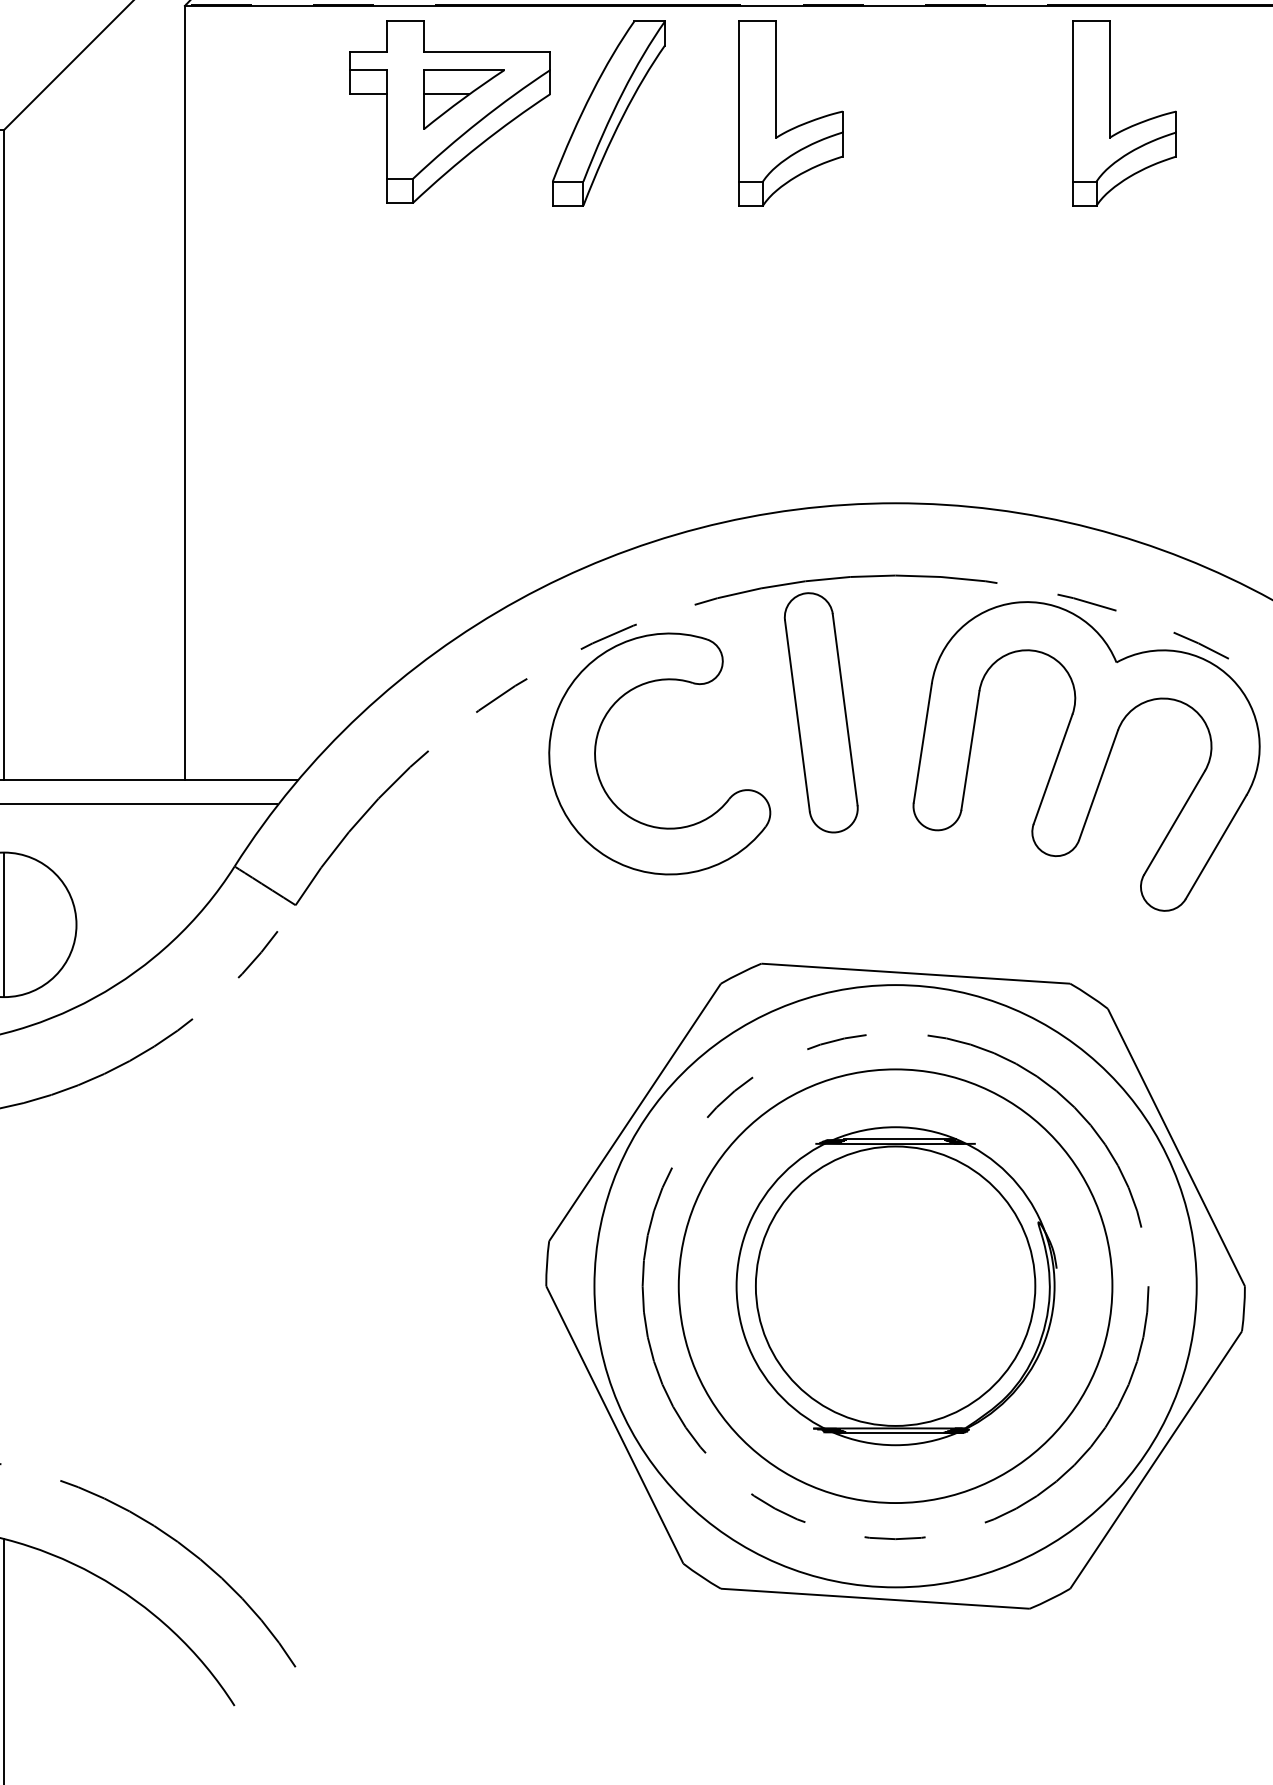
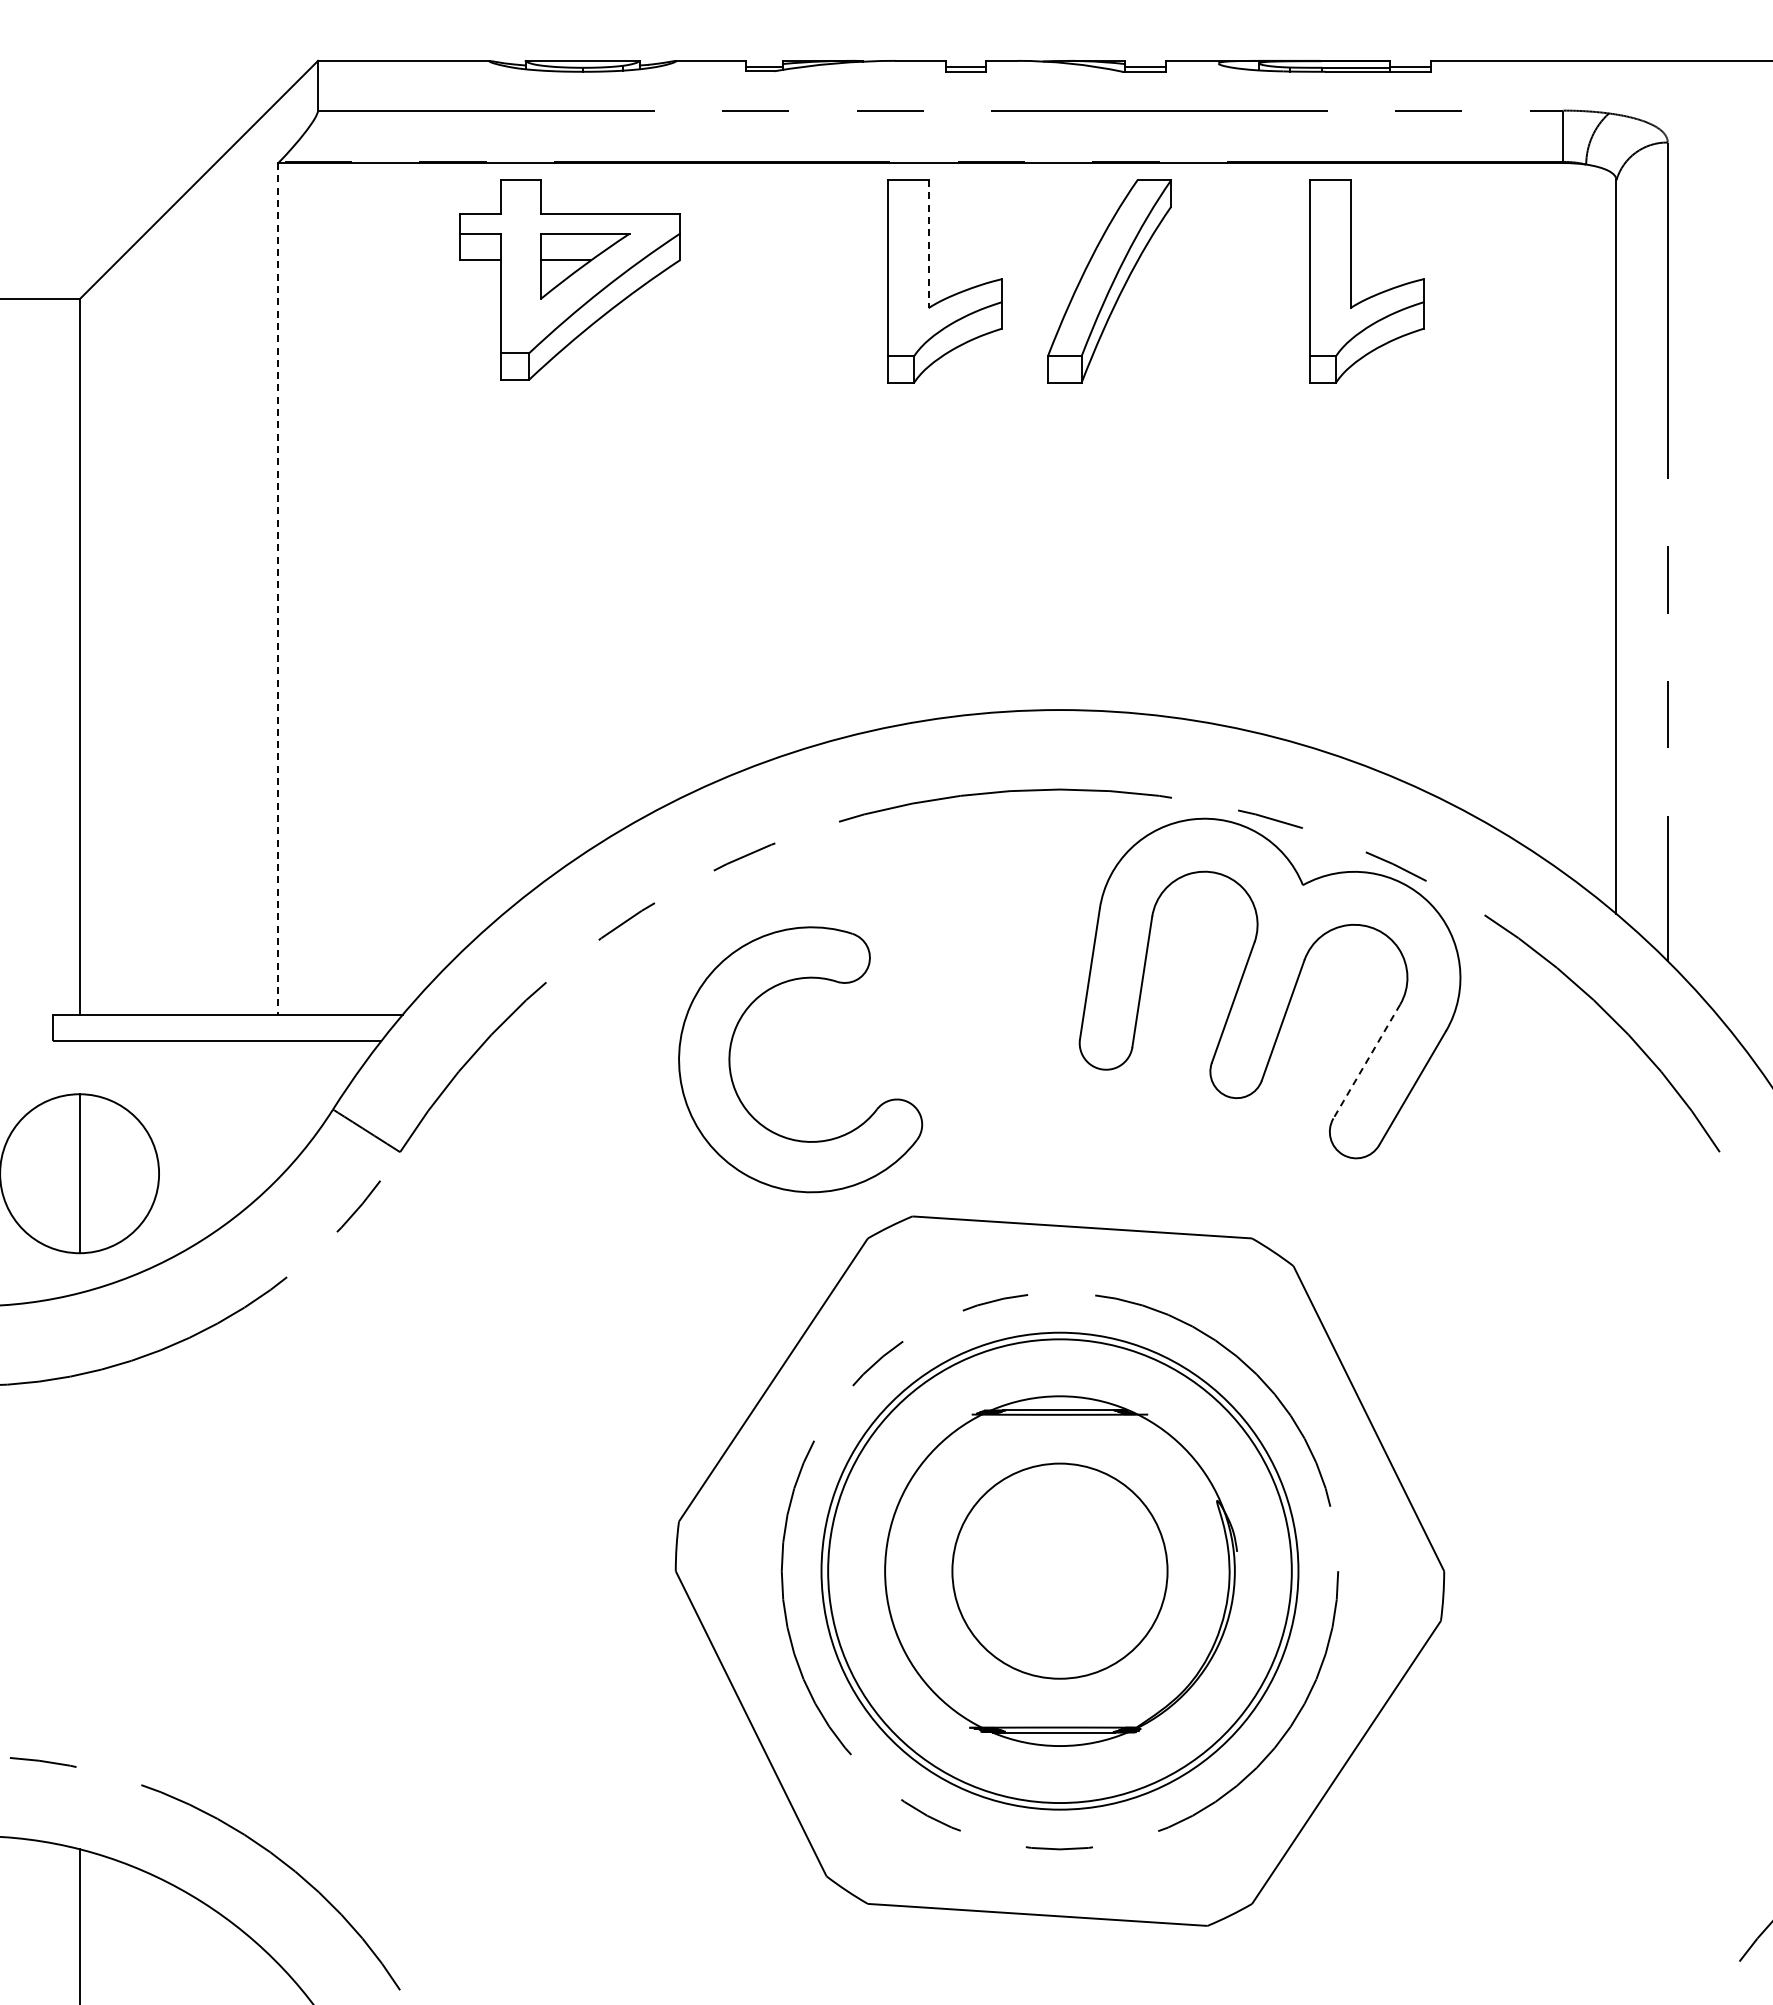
line: (776, 80) -> (928, 244), solid -> dashed
part: (608, 113) -> (1109, 281), moved
part: (1110, 113) -> (1351, 281), moved
line: (185, 392) -> (278, 588), solid -> dashed
part: (821, 712) -> (978, 940), removed
part: (596, 743) -> (731, 1048), moved
line: (1174, 822) -> (1366, 1061), solid -> dashed
circle: (895, 1285) -> (1059, 1570), size x0.7
circle: (895, 1285) -> (1059, 1570), size x0.7

